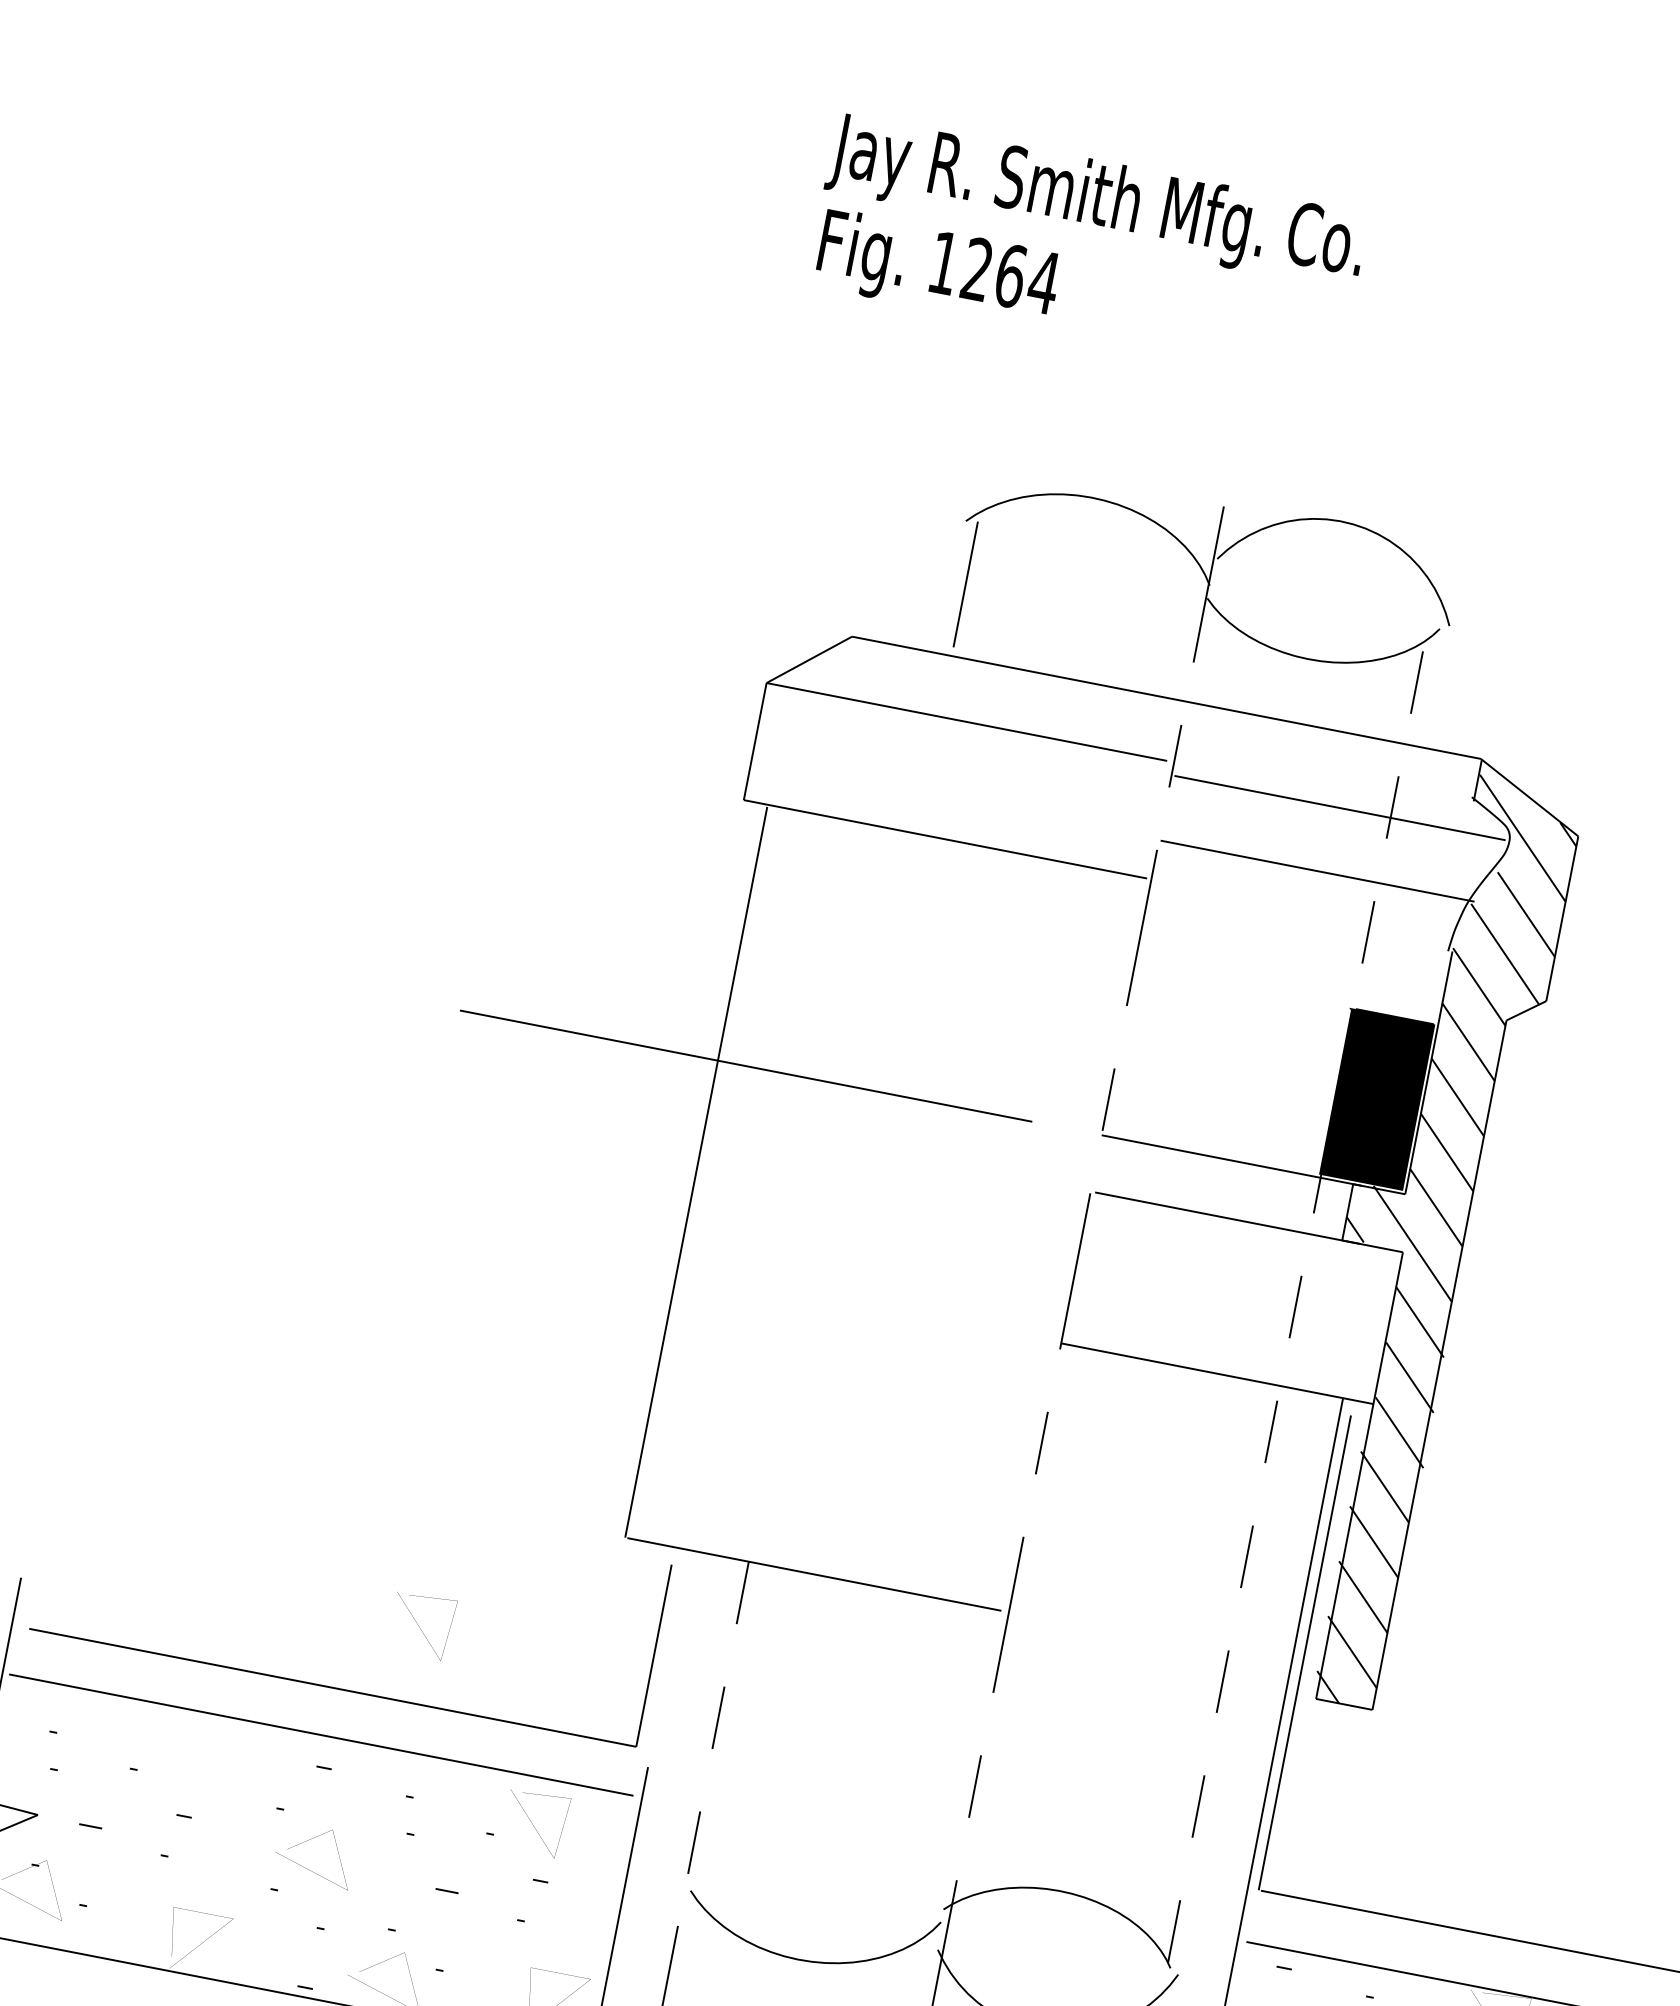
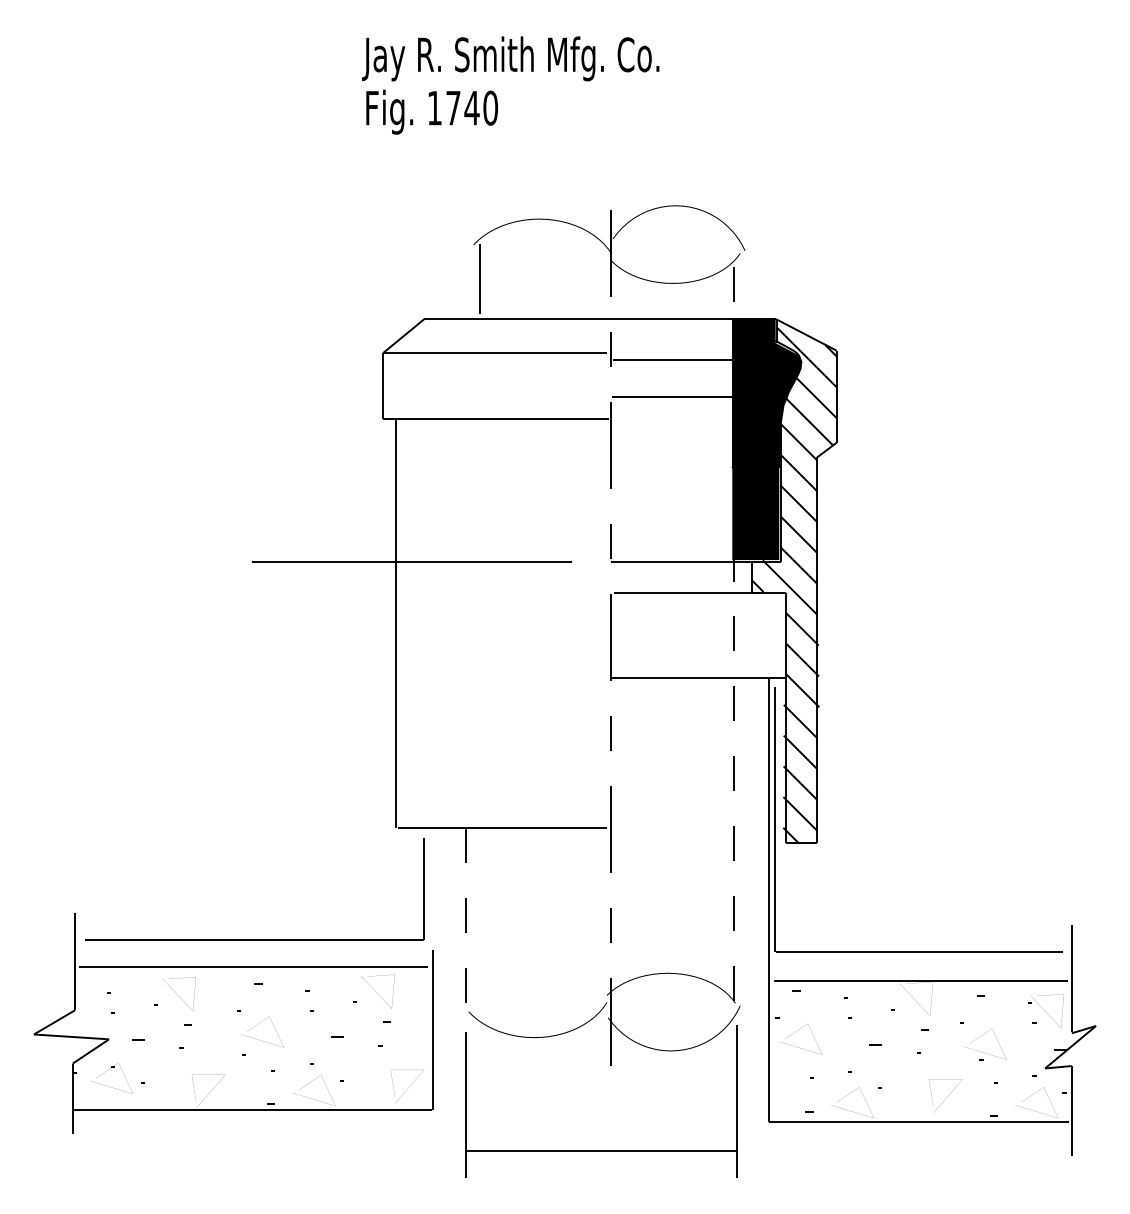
text: (1011, 274) -> (472, 107), 1264 -> 1740
fill: (1438, 886) -> (766, 392), added
line: (418, 1625) -> (177, 994), moved

